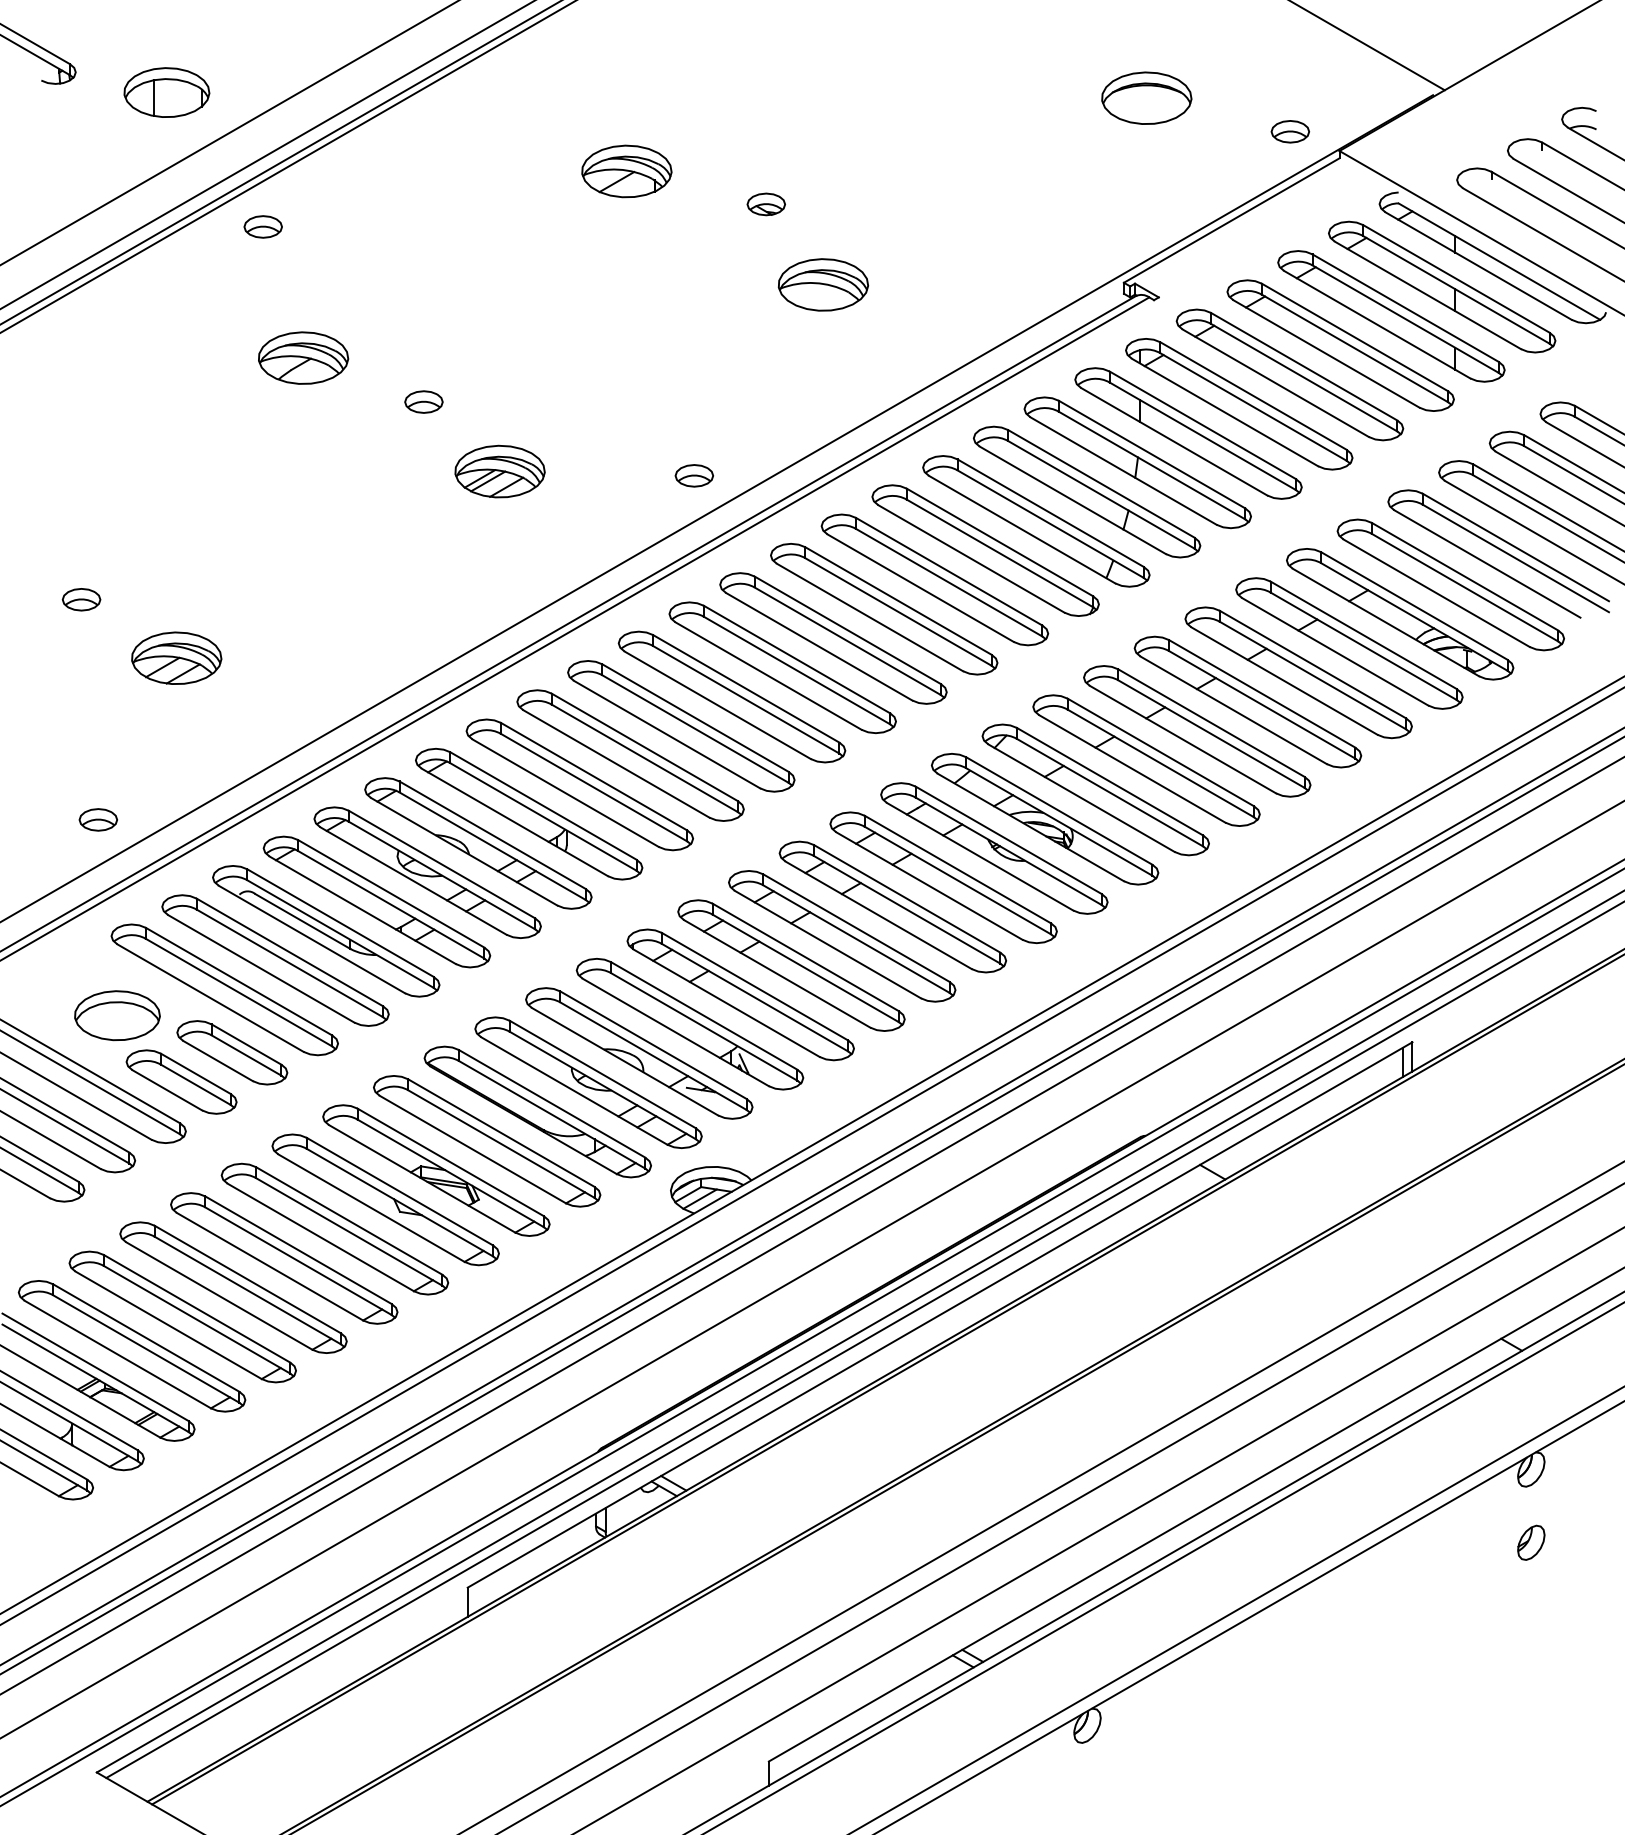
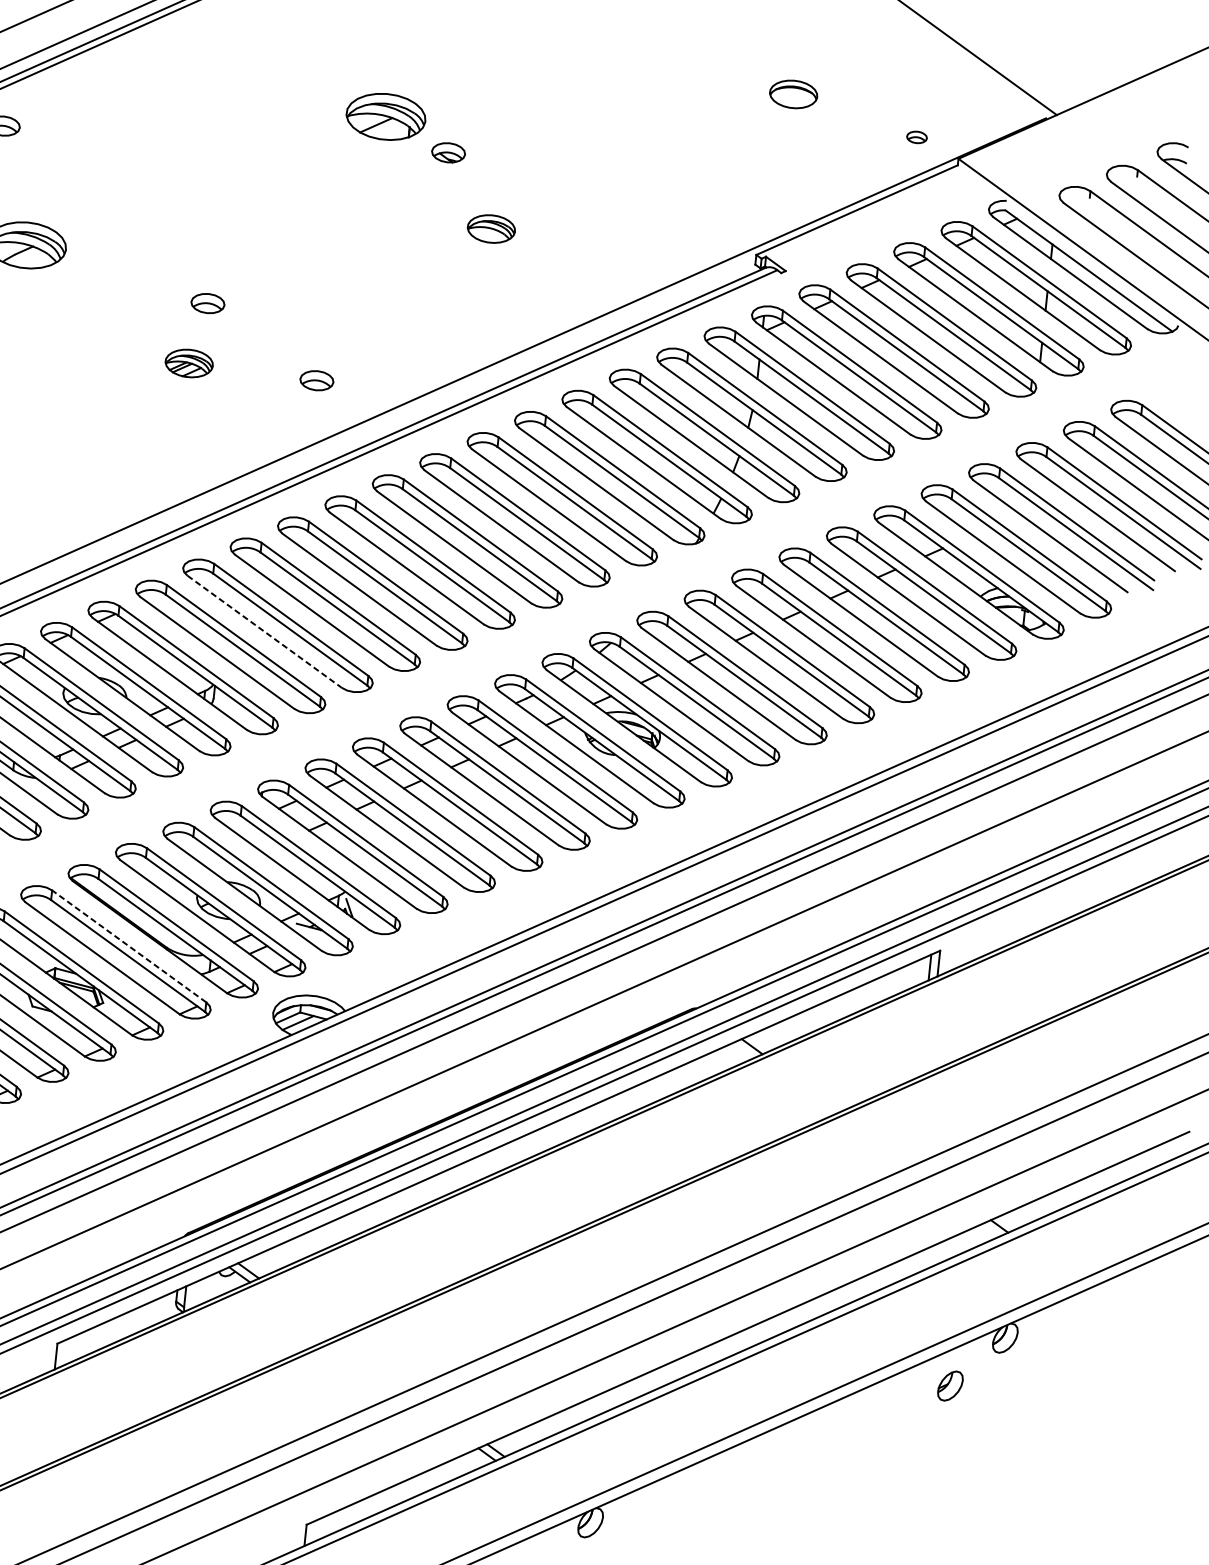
part: (1146, 97) -> (793, 93), size x0.6
part: (1290, 131) -> (917, 137), size x0.6
part: (626, 171) -> (385, 116), moved
part: (823, 284) -> (491, 228), size x0.6
part: (423, 401) -> (207, 303), moved
part: (499, 471) -> (188, 363), size x0.6
part: (694, 475) -> (317, 380), moved
line: (616, 763) -> (264, 631), solid -> dashed
line: (501, 1133) -> (129, 946), solid -> dashed
part: (1531, 1542) -> (950, 1385), moved

